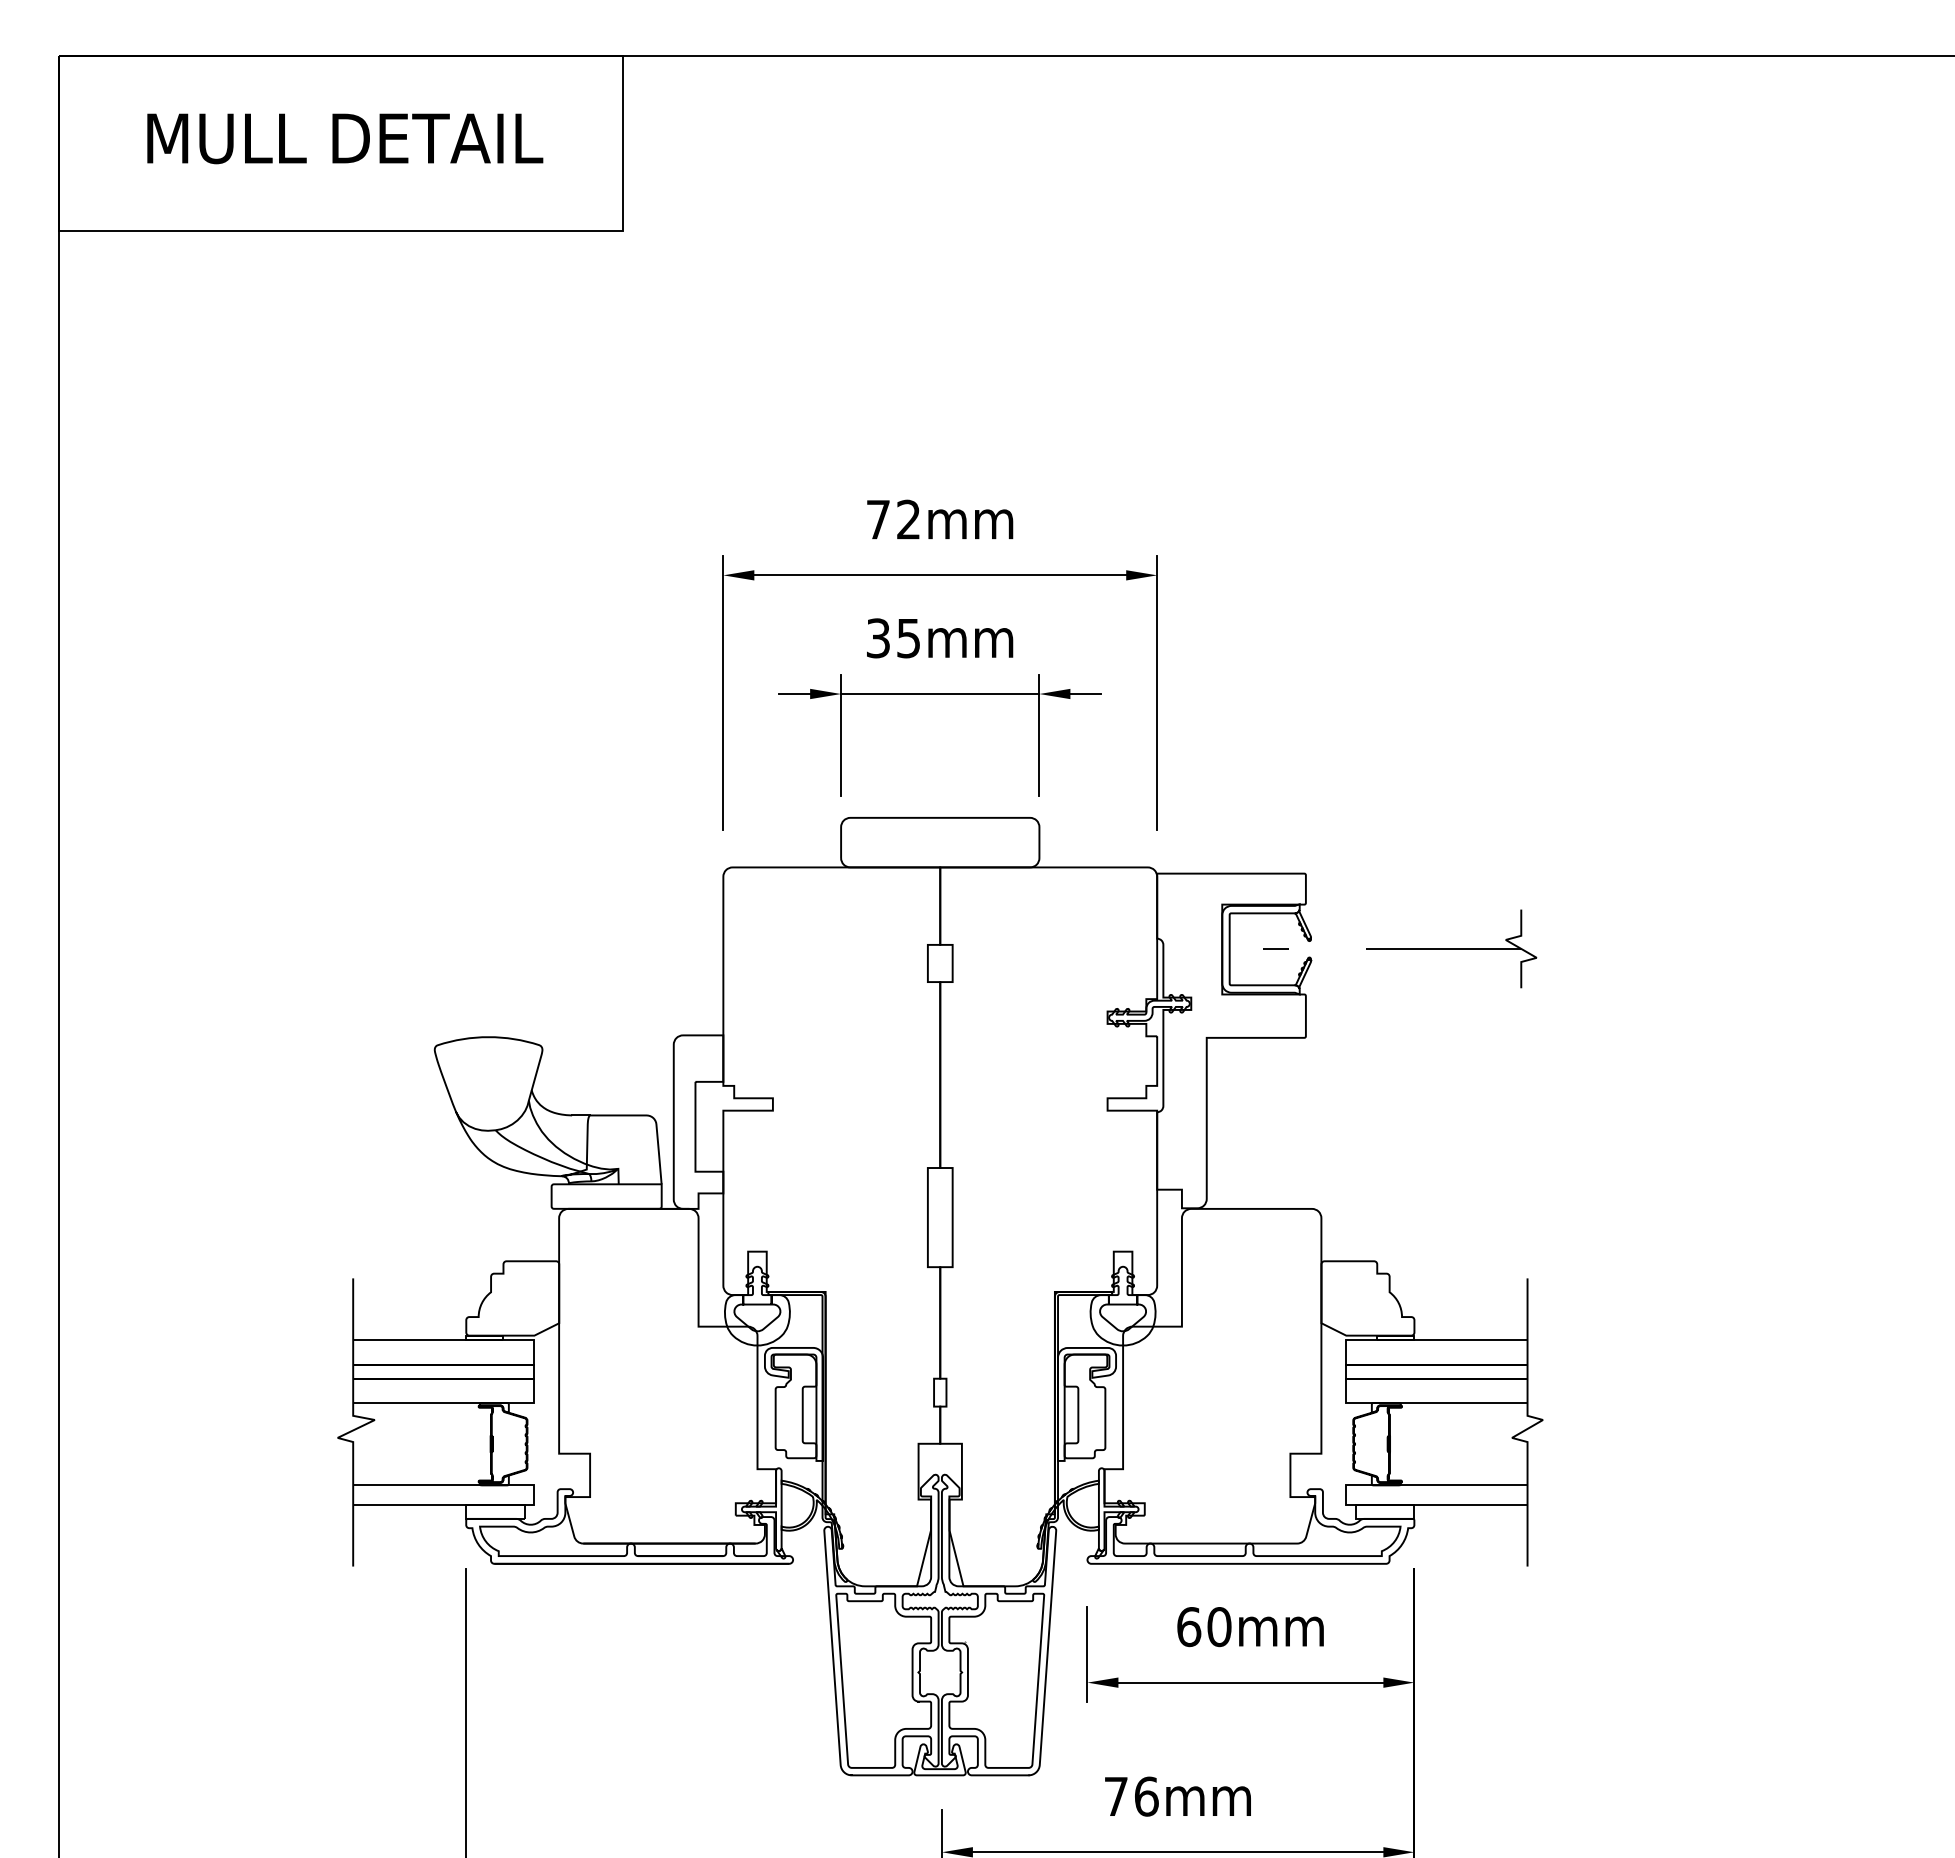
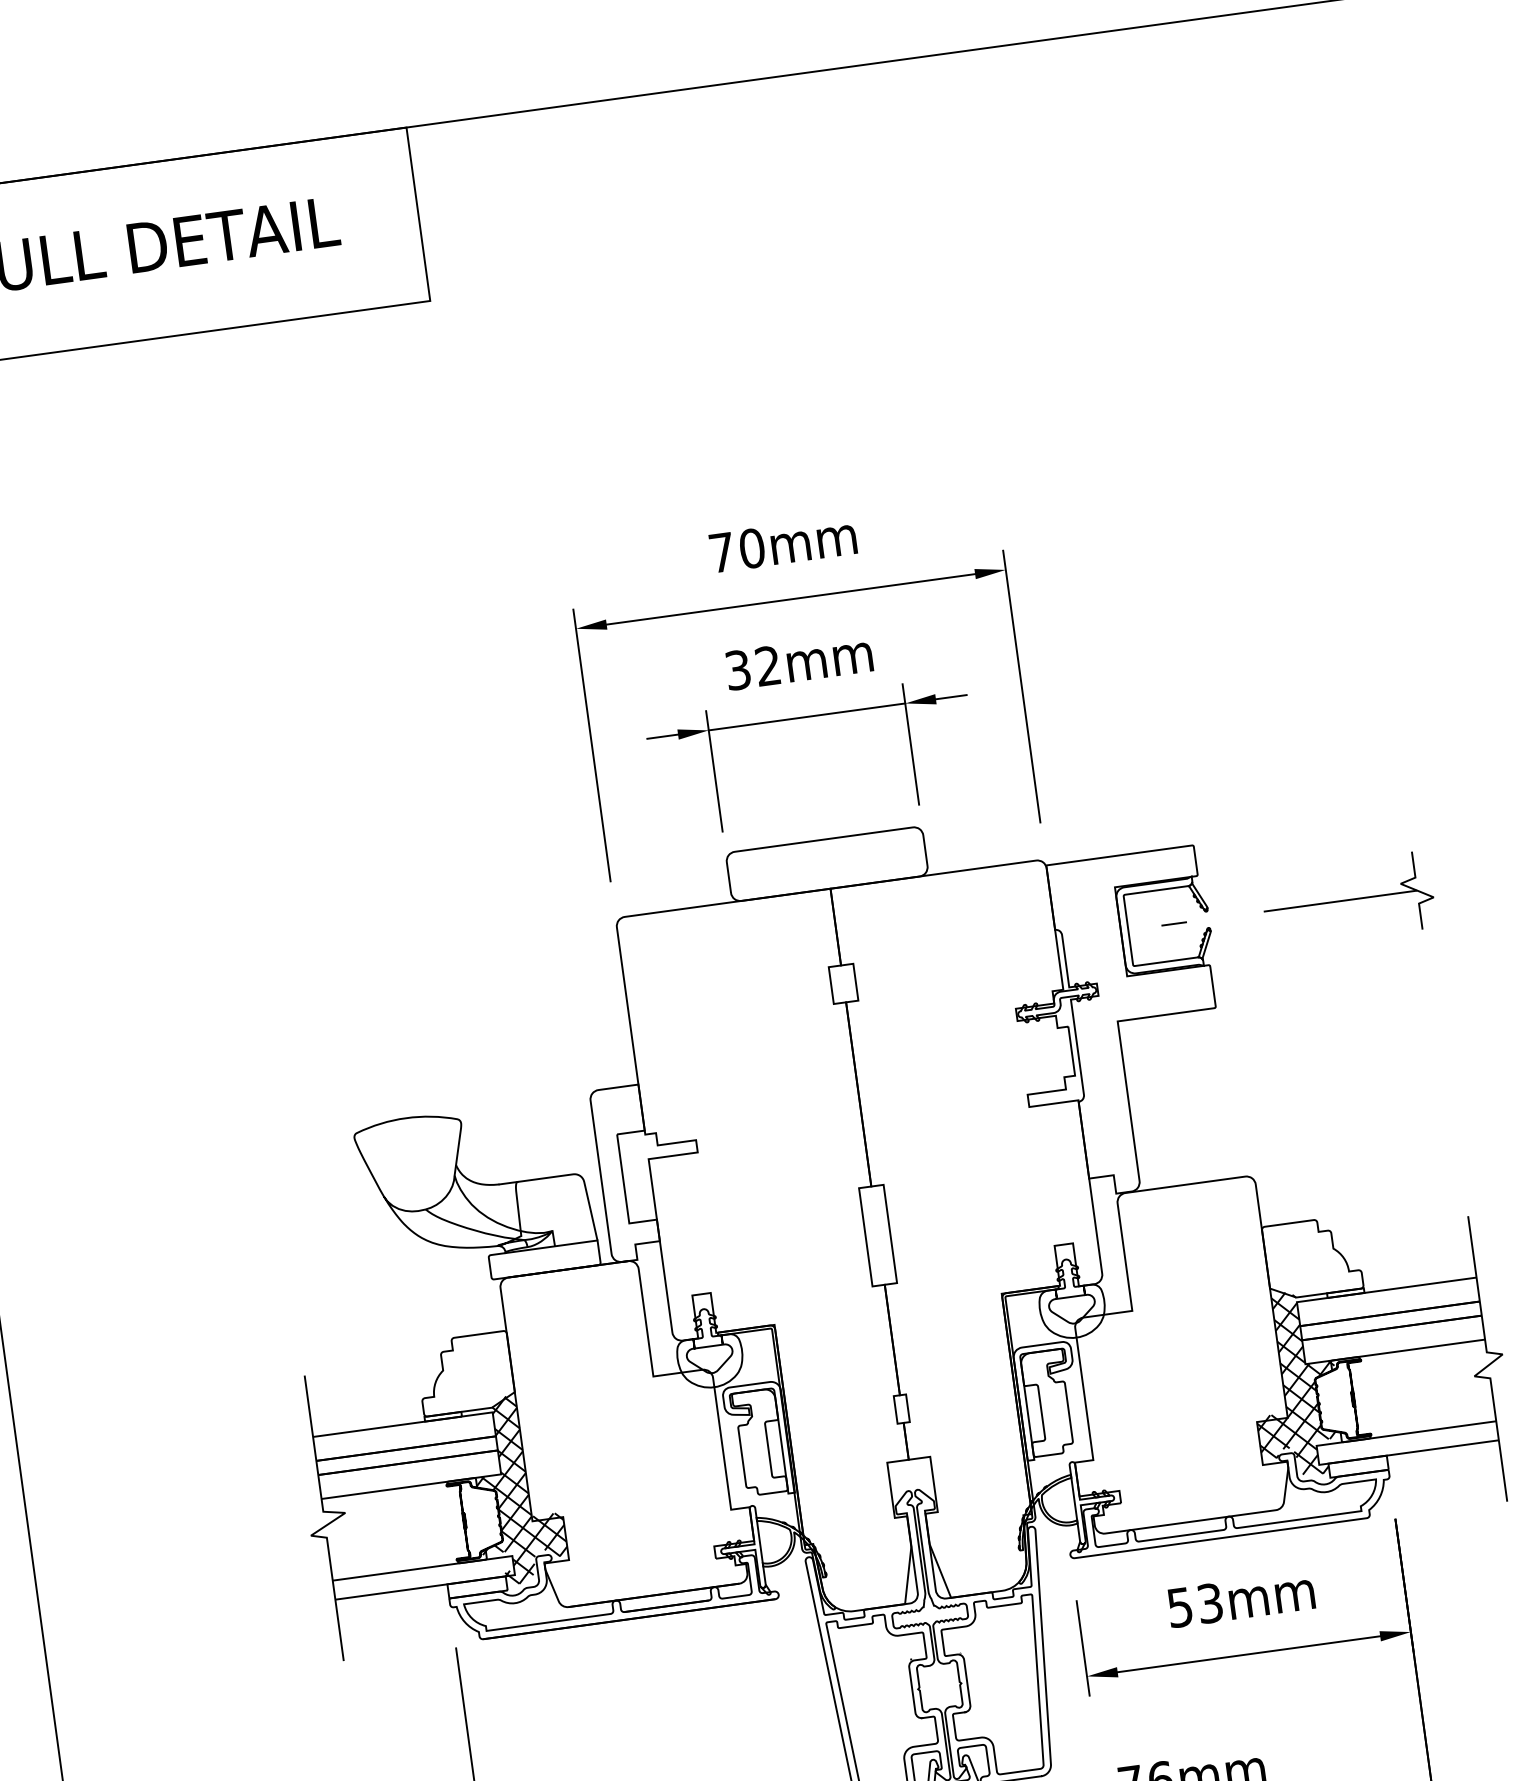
text: (908, 519) -> (751, 548), 72mm -> 70mm
text: (908, 638) -> (768, 666), 35mm -> 32mm
hatch: (1332, 1417) -> (1293, 1380), added
hatch: (546, 1419) -> (515, 1489), added
text: (1204, 1627) -> (1195, 1605), 60mm -> 53mm

